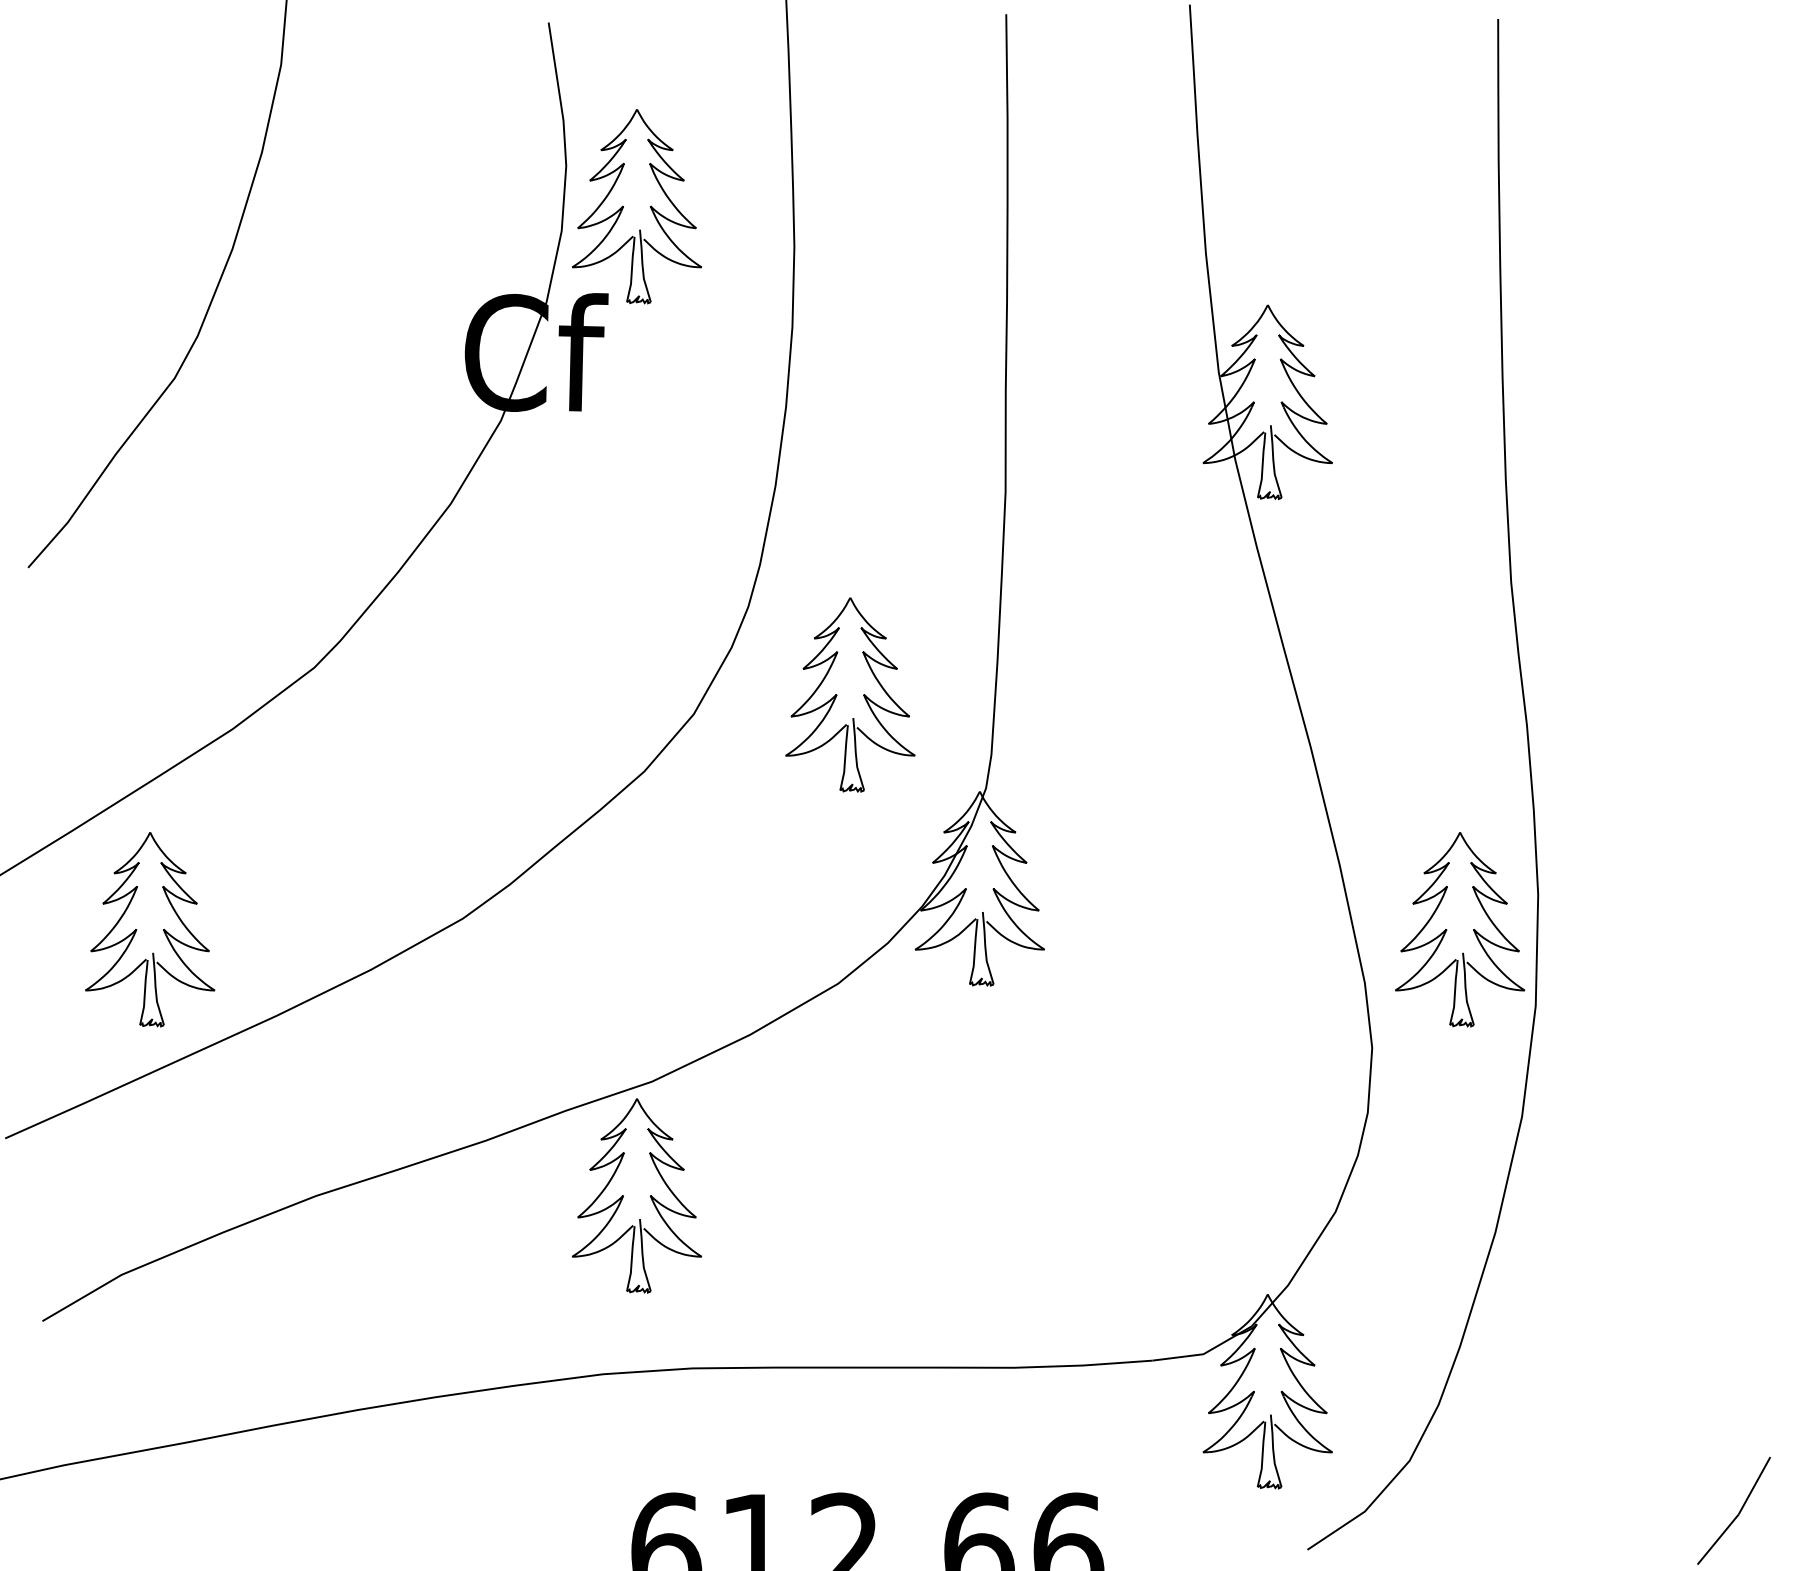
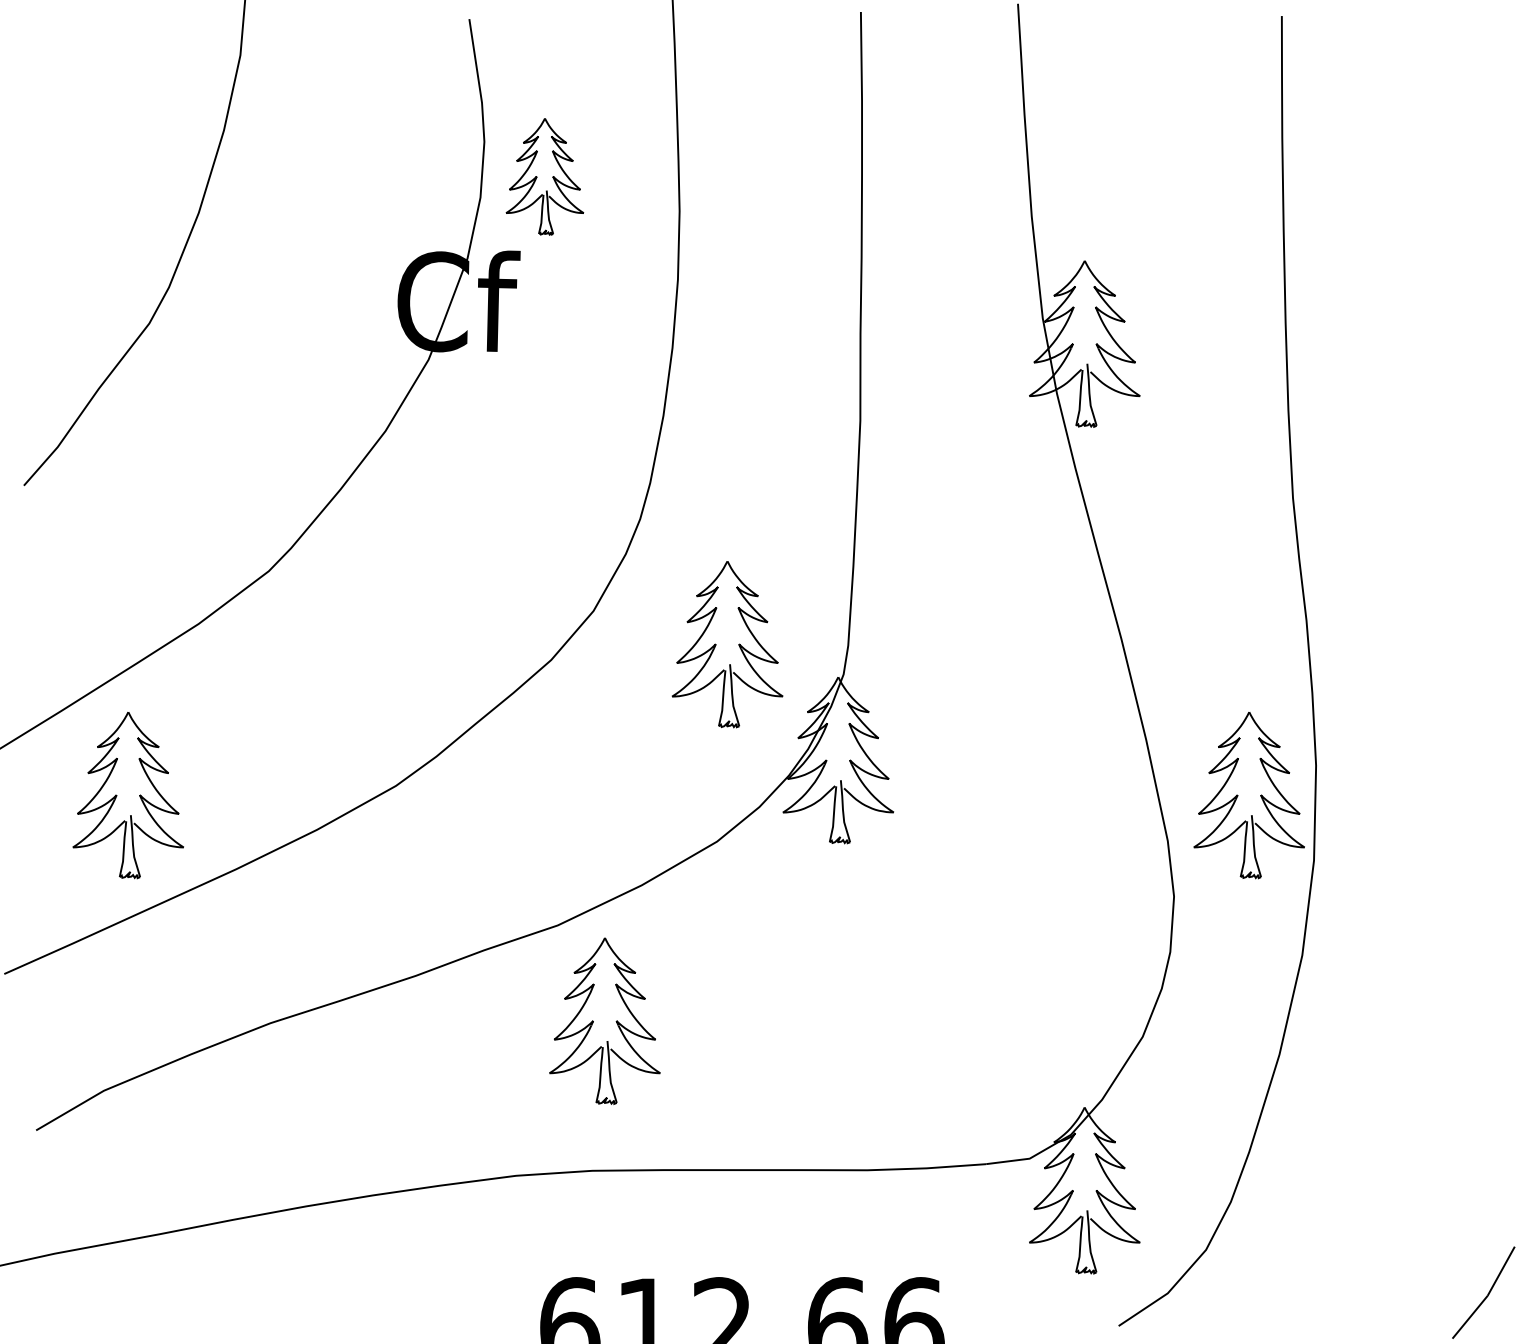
part: (636, 206) -> (544, 176), size x0.7
part: (837, 694) -> (716, 644), moved
part: (636, 1195) -> (604, 1020), moved

